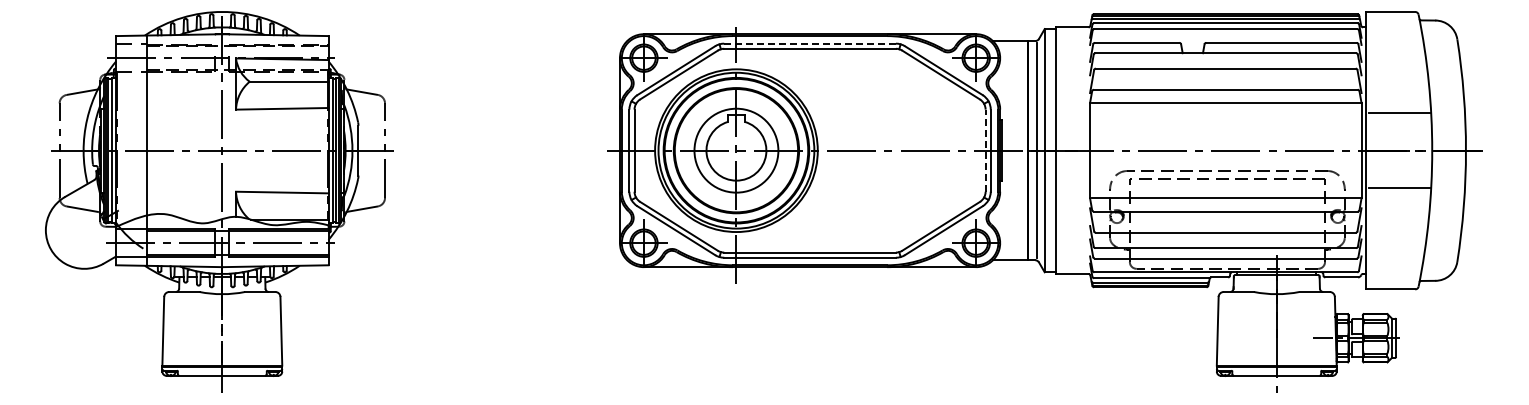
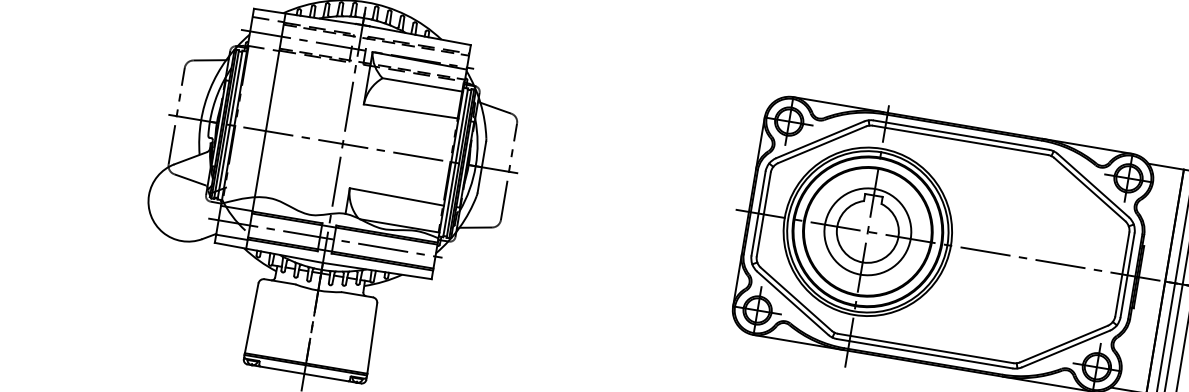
line: (810, 43) -> (961, 135), dashed -> solid
line: (985, 150) -> (1122, 274), dashed -> solid

